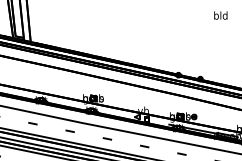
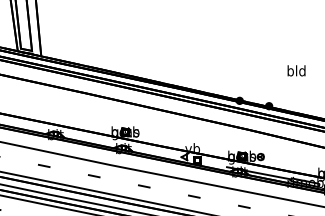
text: (220, 15) -> (296, 70), moved

